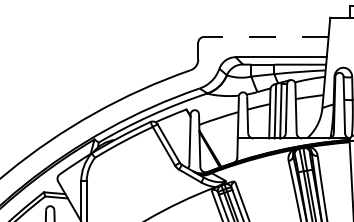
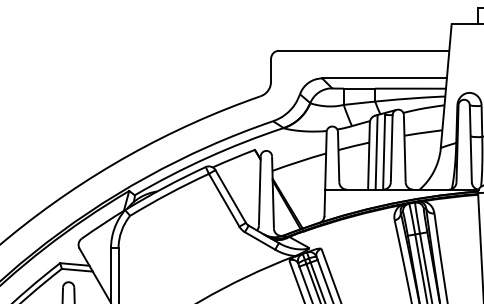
line: (265, 37) -> (363, 51), dashed -> solid

